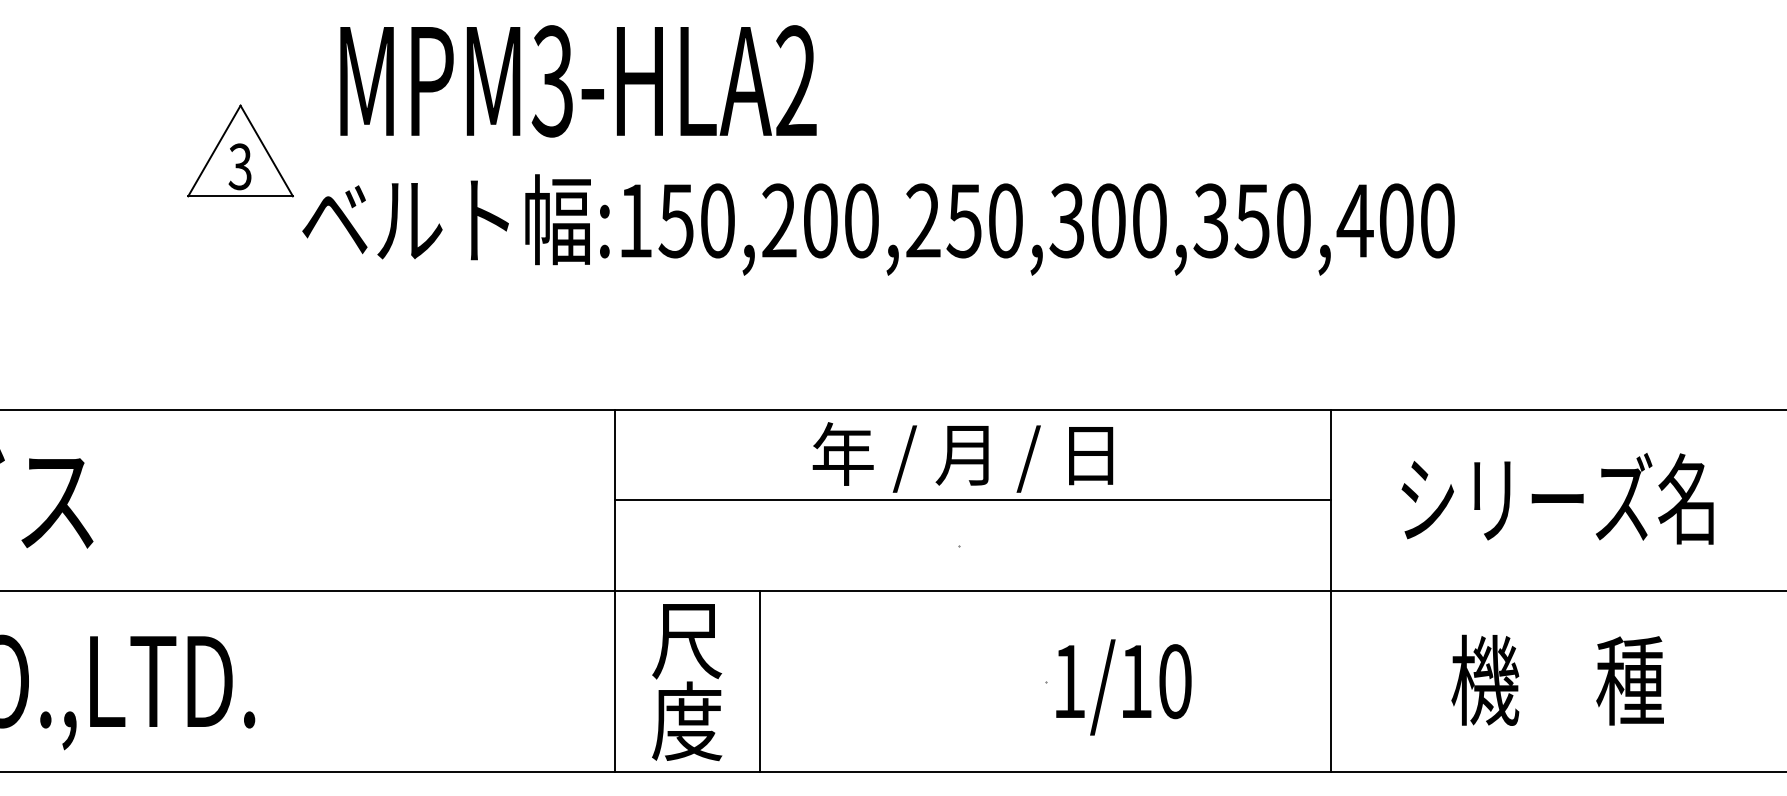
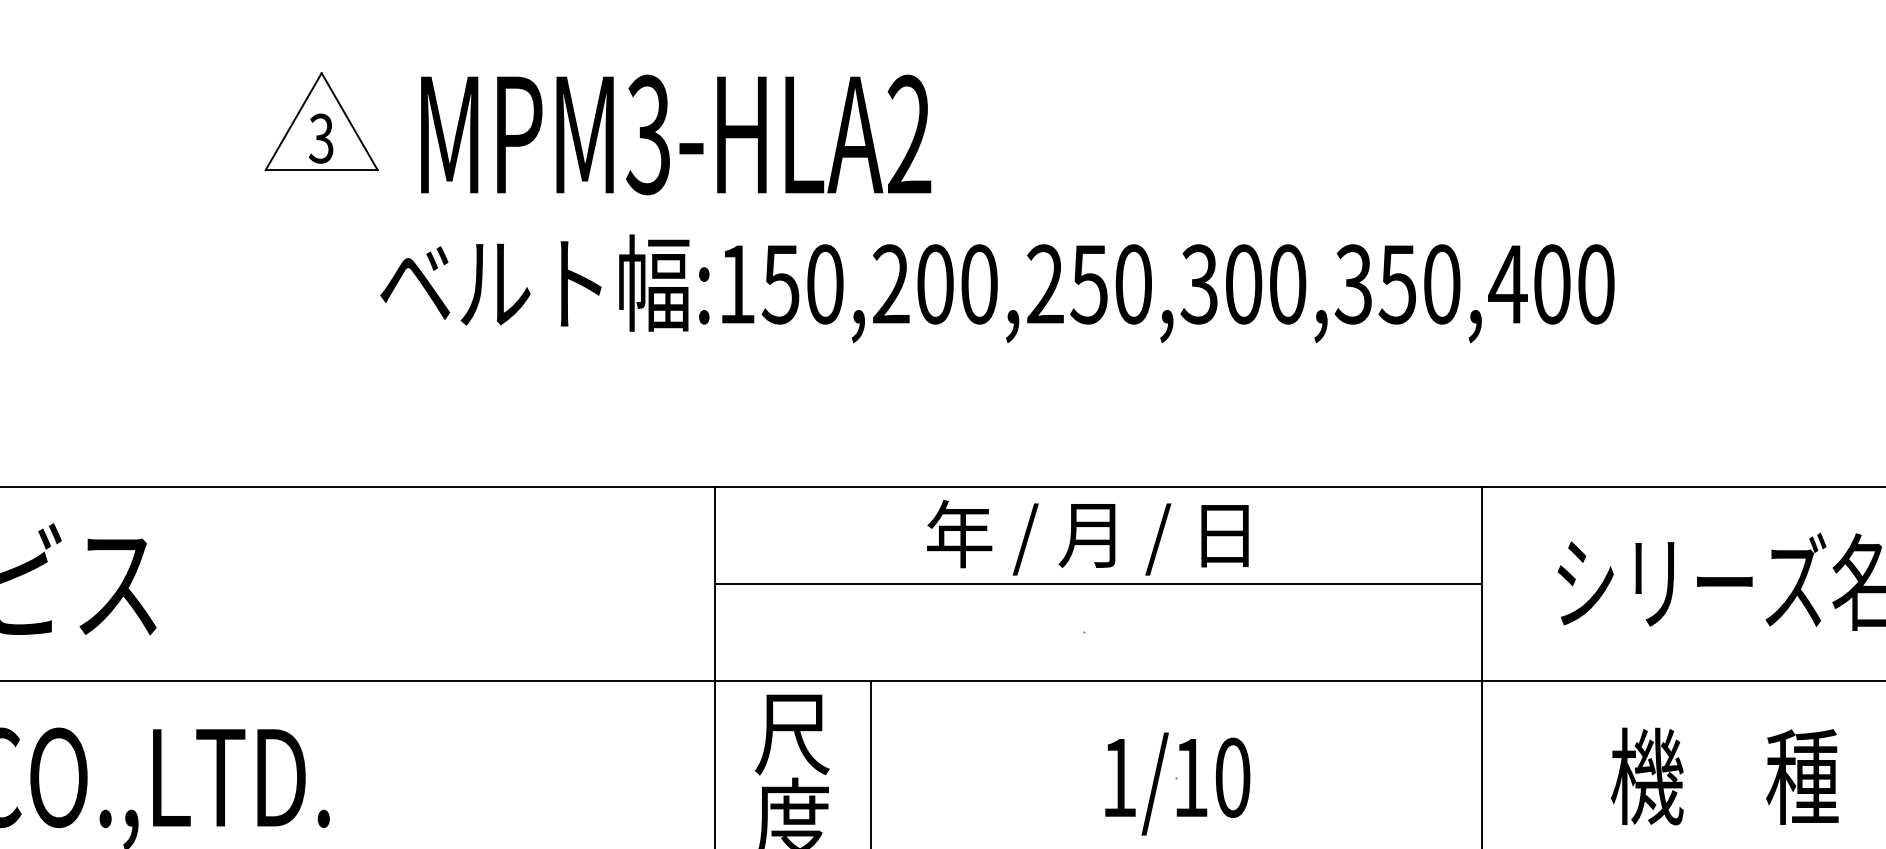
part: (240, 150) -> (321, 121), moved
text: (1123, 687) -> (1177, 784), moved

